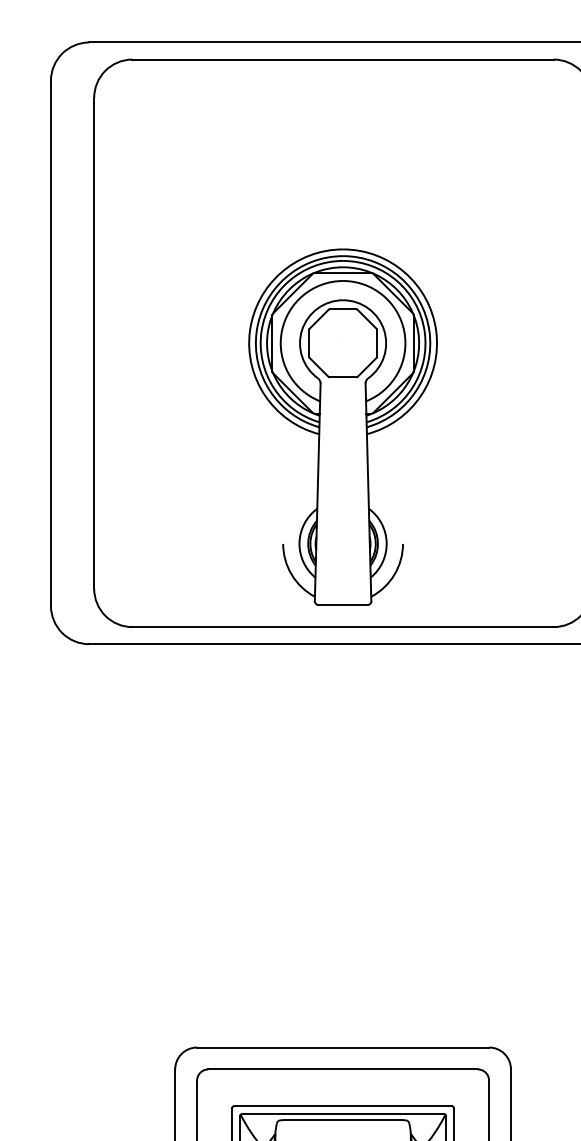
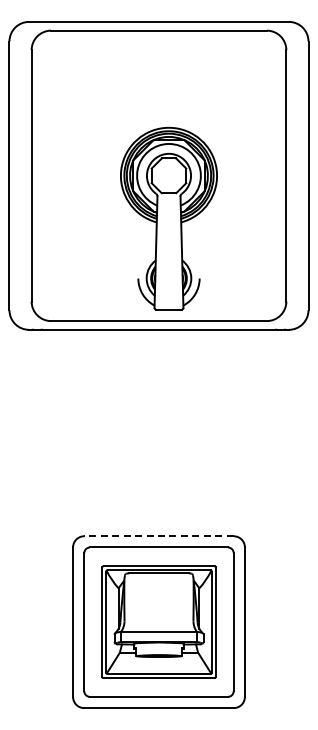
part: (342, 426) -> (168, 218), moved
line: (342, 1047) -> (158, 536), solid -> dashed

